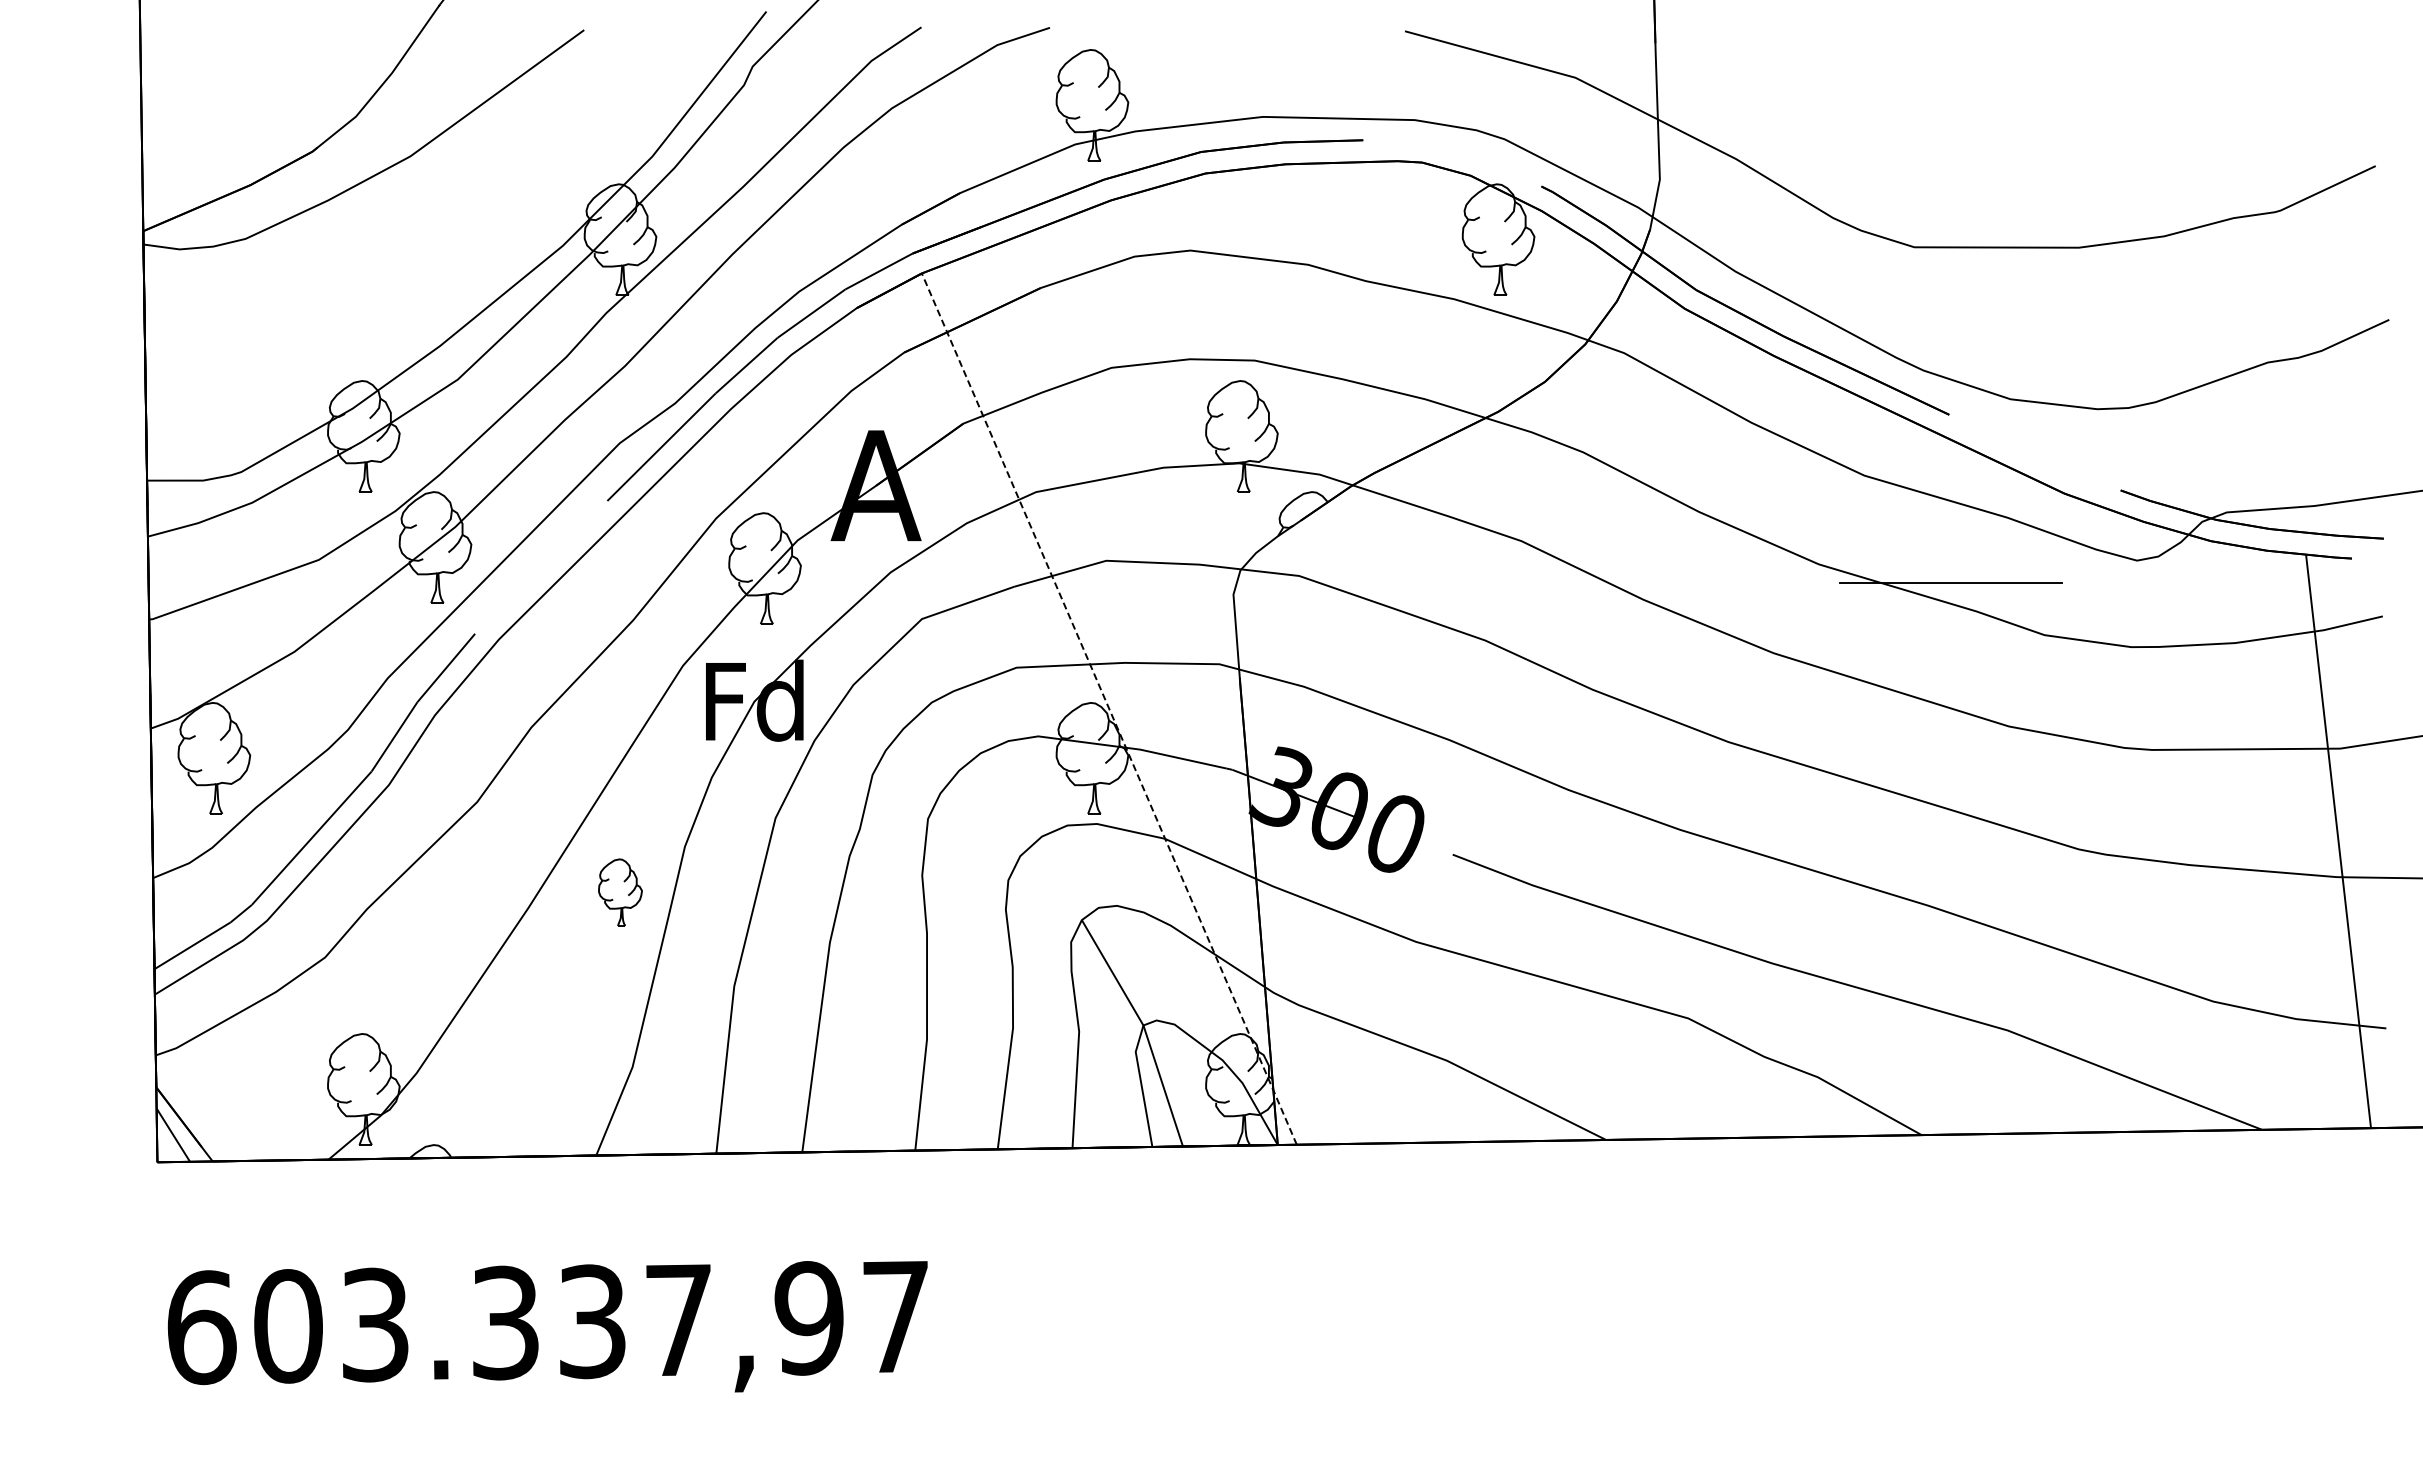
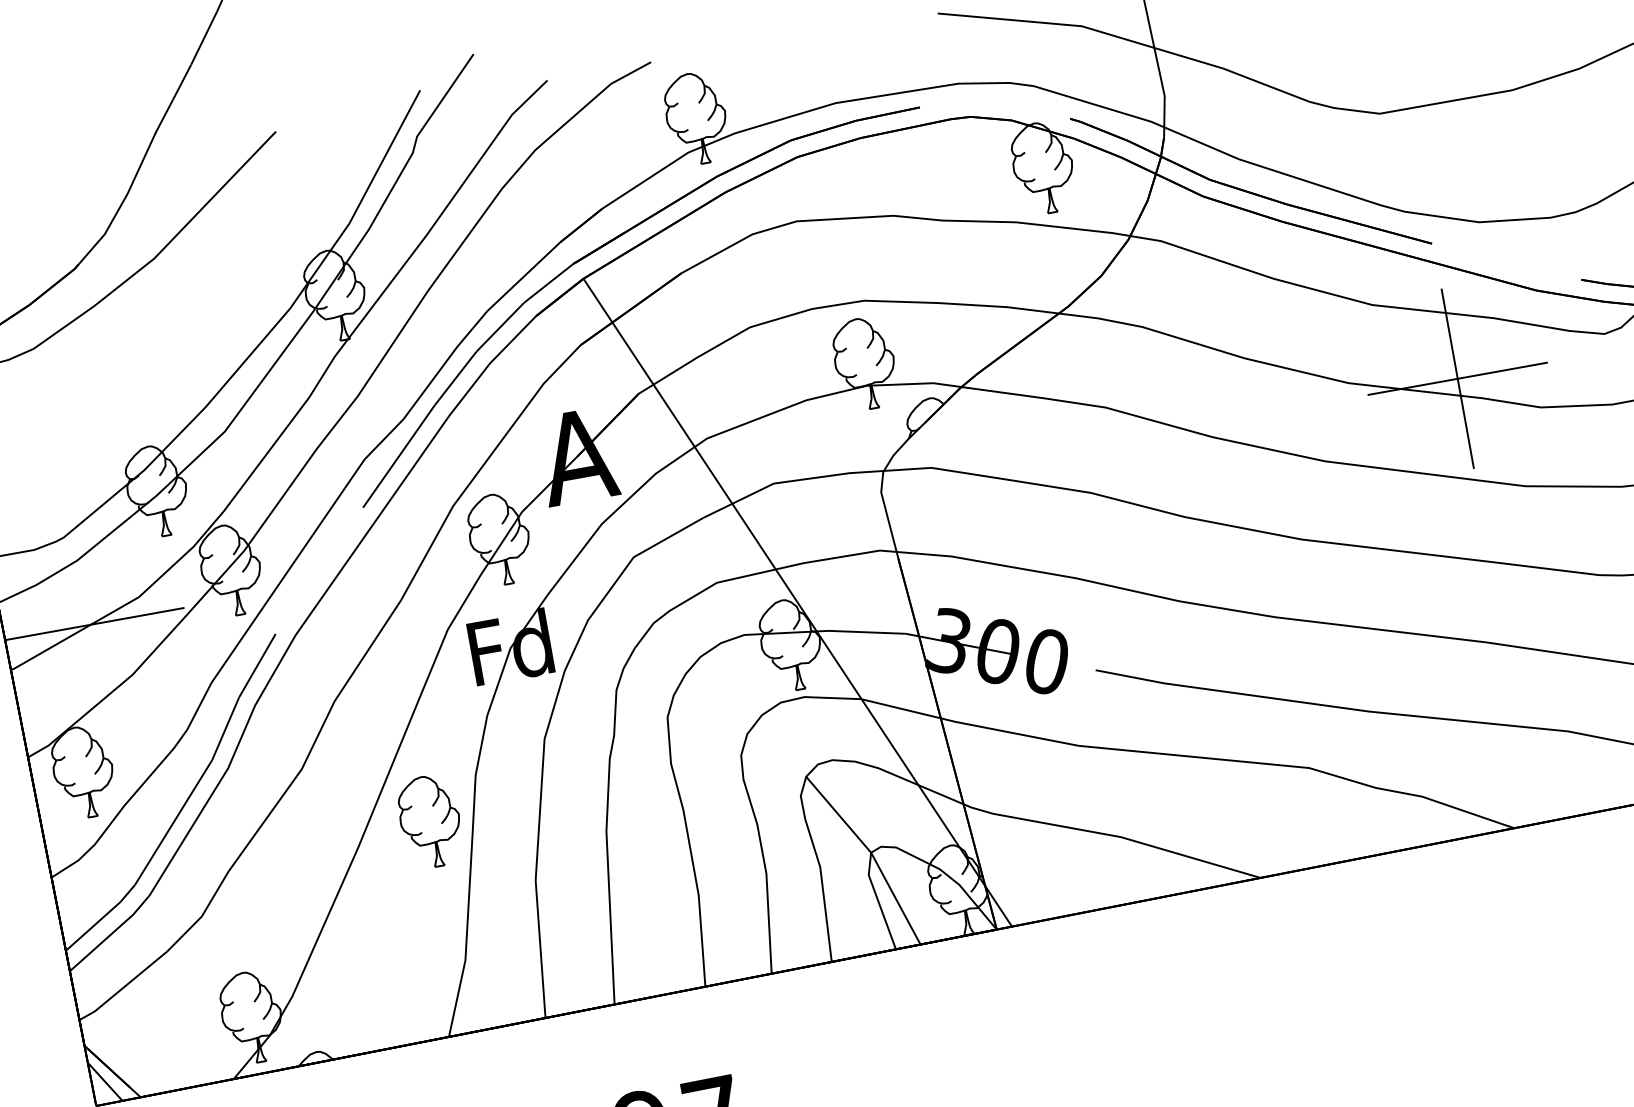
line: (259, 582) -> (94, 623), added
line: (1950, 582) -> (1457, 378), added
line: (1109, 708) -> (797, 602), dashed -> solid
part: (620, 892) -> (430, 821), size x1.67

